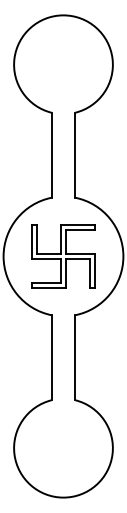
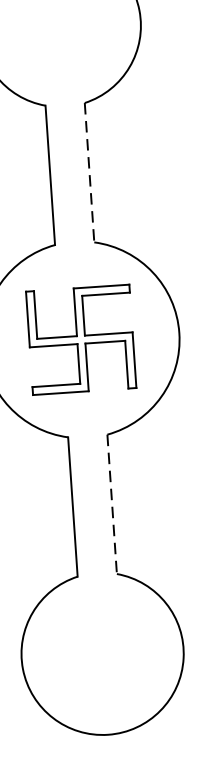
line: (75, 155) -> (89, 173), solid -> dashed
line: (75, 357) -> (112, 503), solid -> dashed

